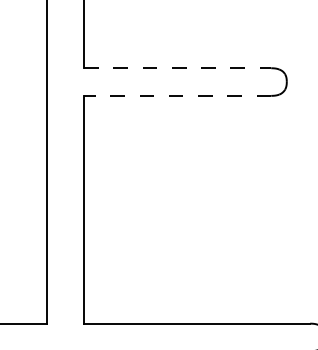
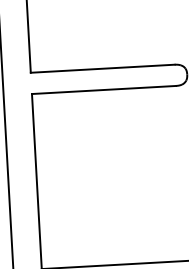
line: (177, 68) -> (102, 68), dashed -> solid
line: (177, 95) -> (103, 89), dashed -> solid

